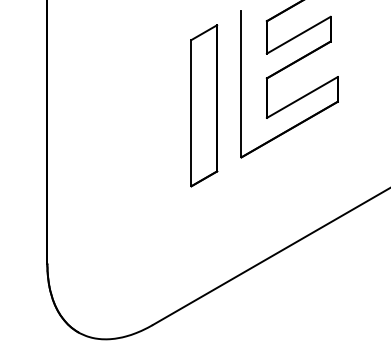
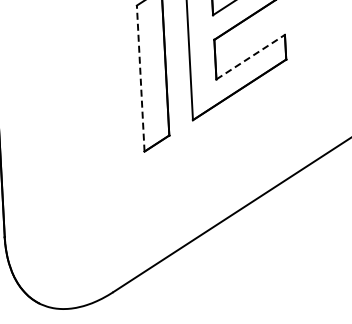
line: (302, 97) -> (250, 57), solid -> dashed
line: (191, 112) -> (140, 77), solid -> dashed

